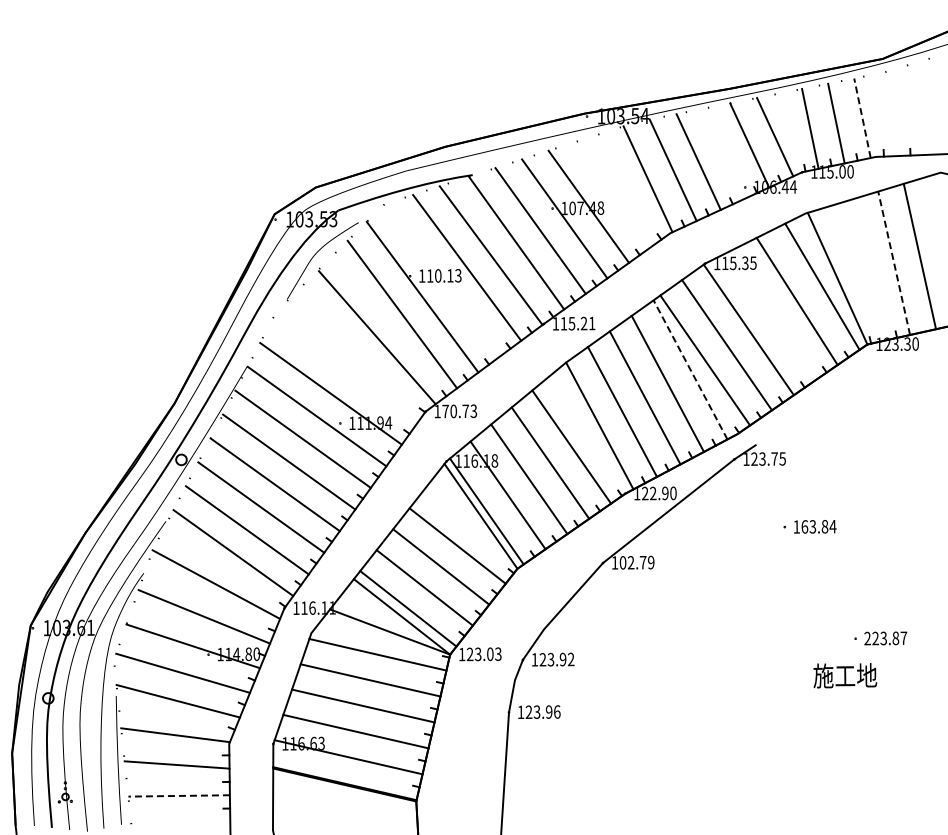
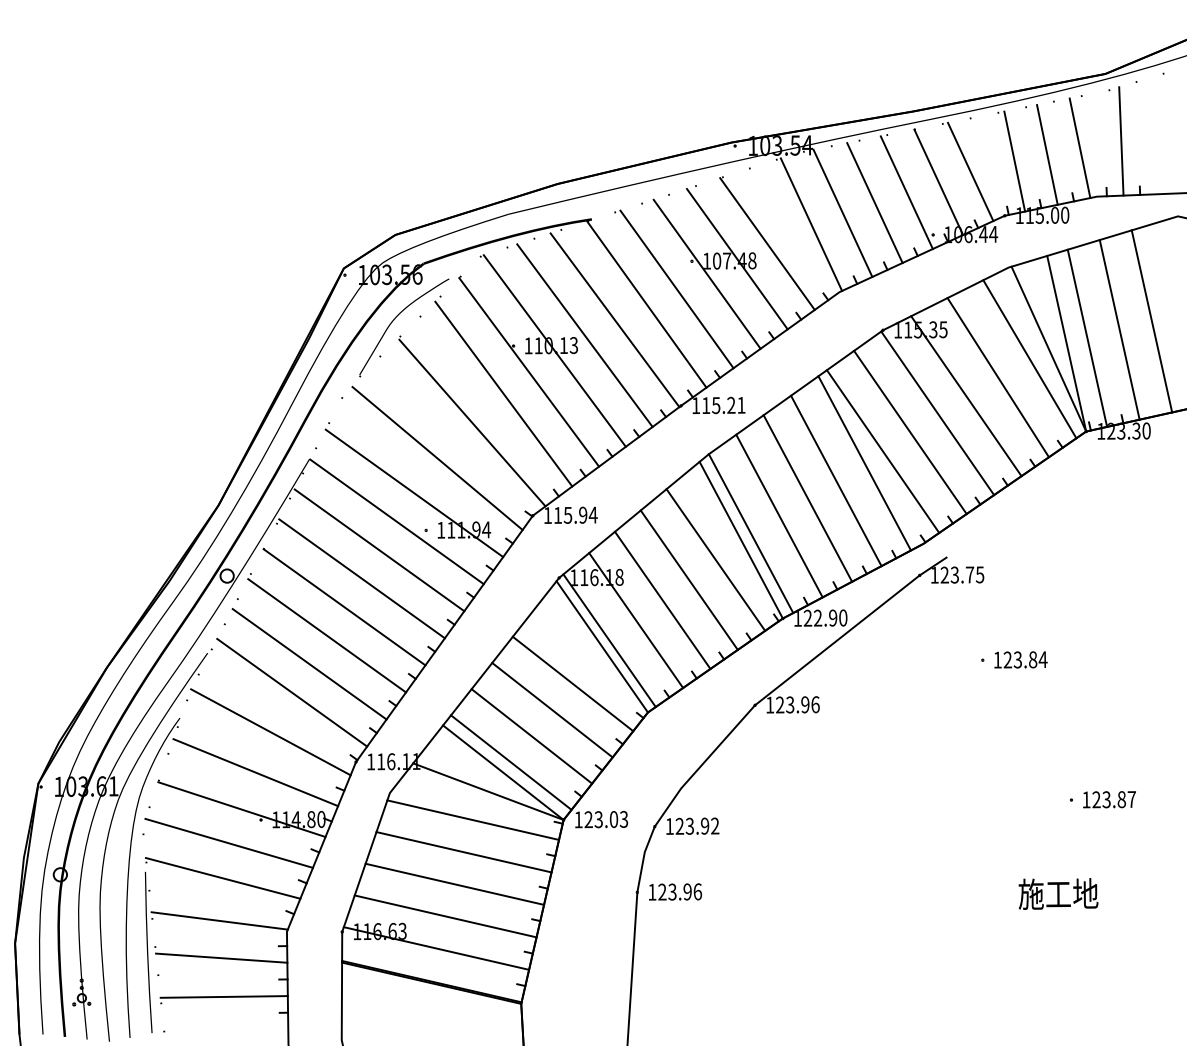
line: (895, 112) -> (1121, 141), added
line: (862, 118) -> (1080, 148), dashed -> solid
line: (723, 153) -> (905, 192), added
line: (612, 194) -> (766, 243), added
text: (333, 218) -> (417, 273), 103.53 -> 103.56
line: (894, 262) -> (1120, 328), dashed -> solid
line: (868, 269) -> (1087, 337), added
line: (851, 274) -> (1066, 343), added
line: (442, 279) -> (554, 350), added
line: (771, 316) -> (966, 396), added
line: (349, 365) -> (437, 457), added
line: (690, 369) -> (864, 462), dashed -> solid
text: (459, 411) -> (575, 515), 170.73 -> 115.94
line: (591, 430) -> (740, 539), added
text: (804, 526) -> (1007, 659), 163.84 -> 123.84
text: (636, 562) -> (797, 704), 102.79 -> 123.96
text: (867, 638) -> (1086, 799), 223.87 -> 123.87
text: (845, 675) -> (1058, 893), moved
line: (179, 795) -> (224, 996), dashed -> solid

